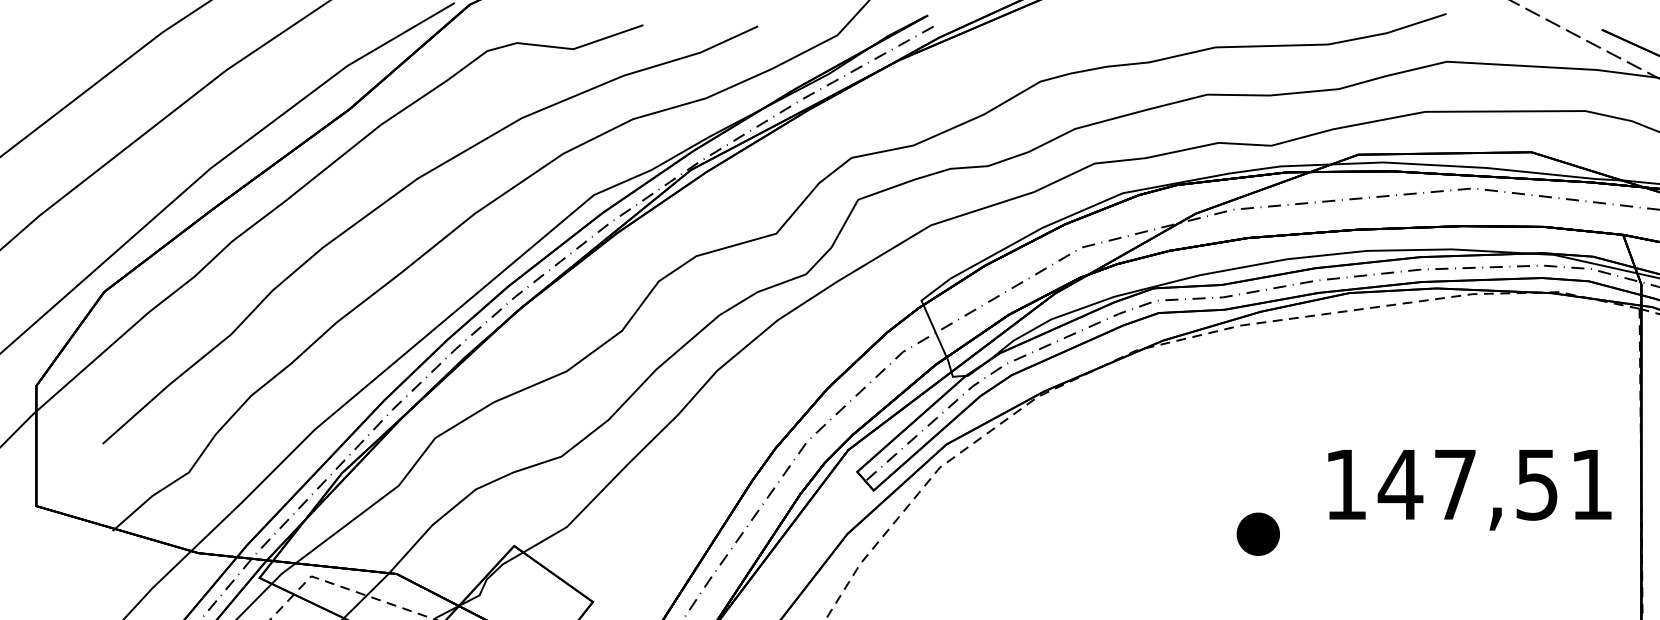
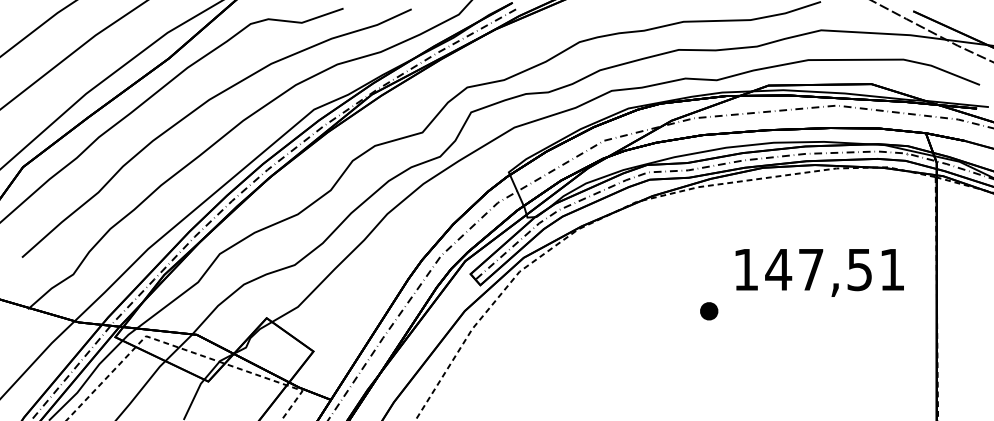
text: (1469, 489) -> (819, 272), moved
part: (1259, 534) -> (709, 311), size x0.71

